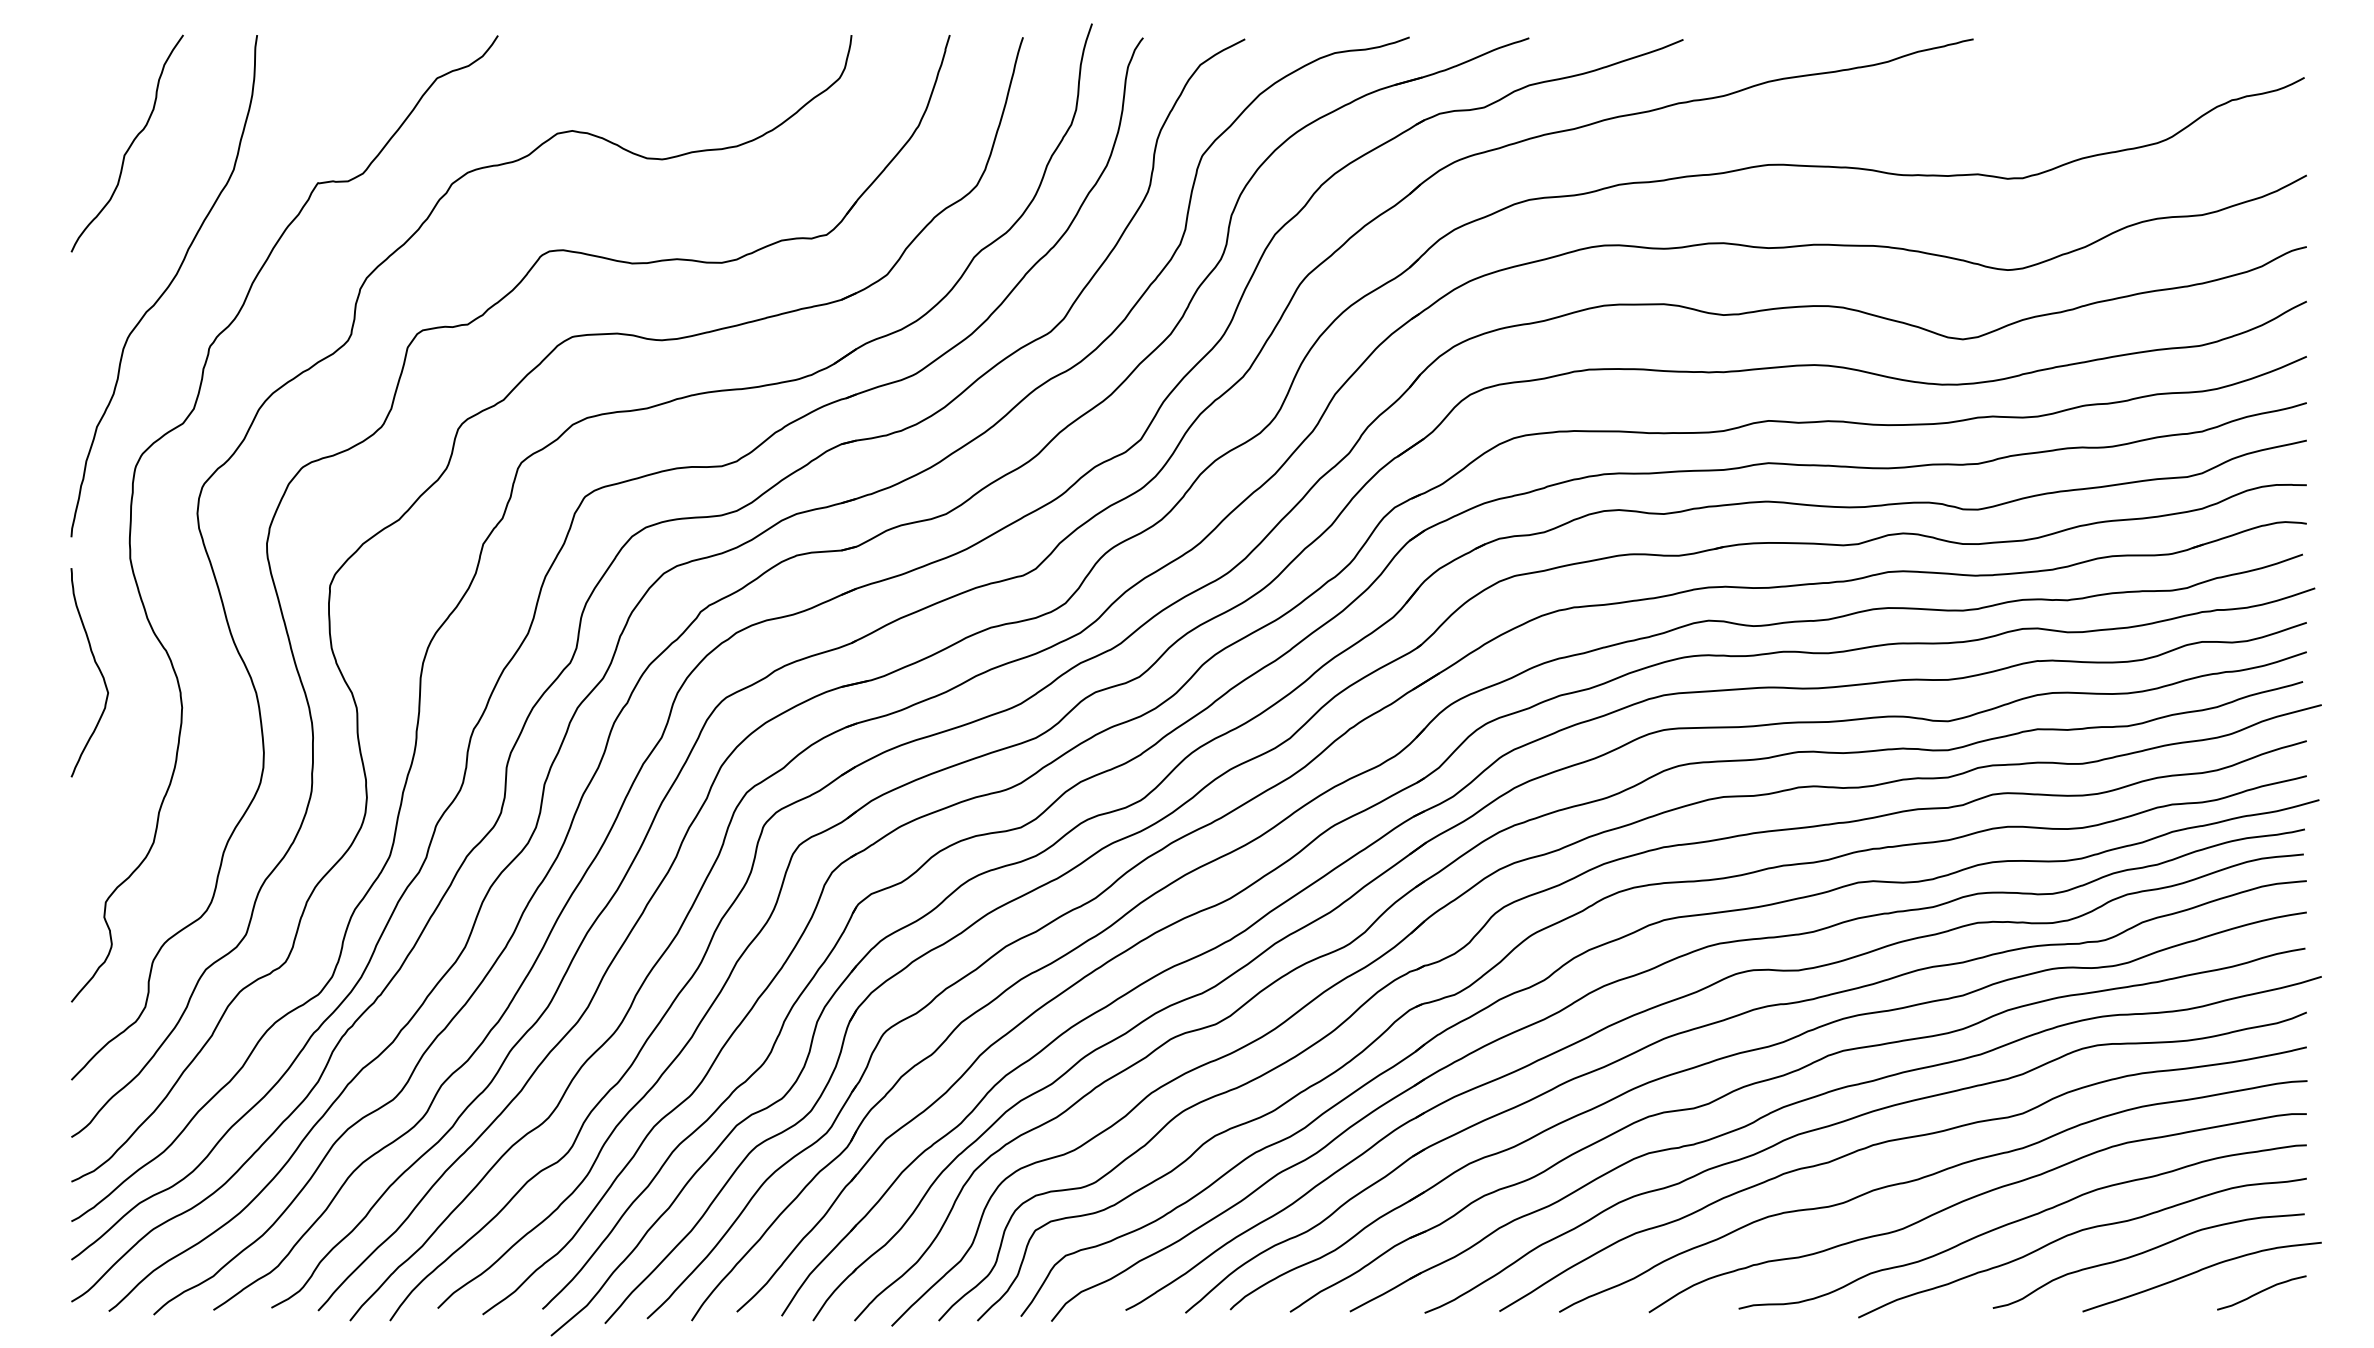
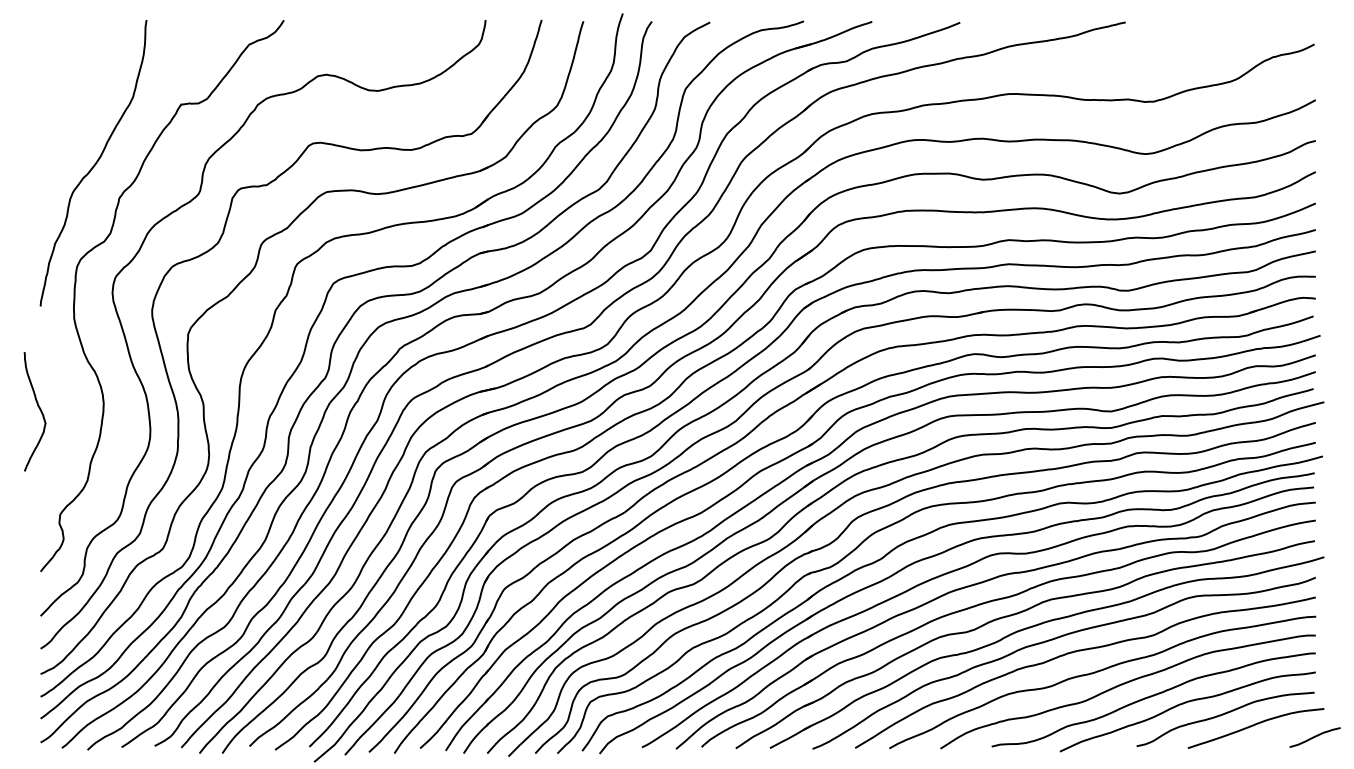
curve: (129, 144) -> (73, 82), removed
curve: (95, 666) -> (38, 408), moved
curve: (2260, 1292) -> (1314, 737), moved

